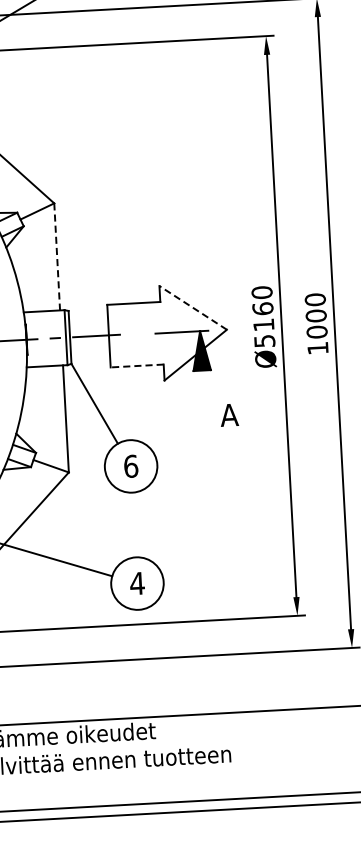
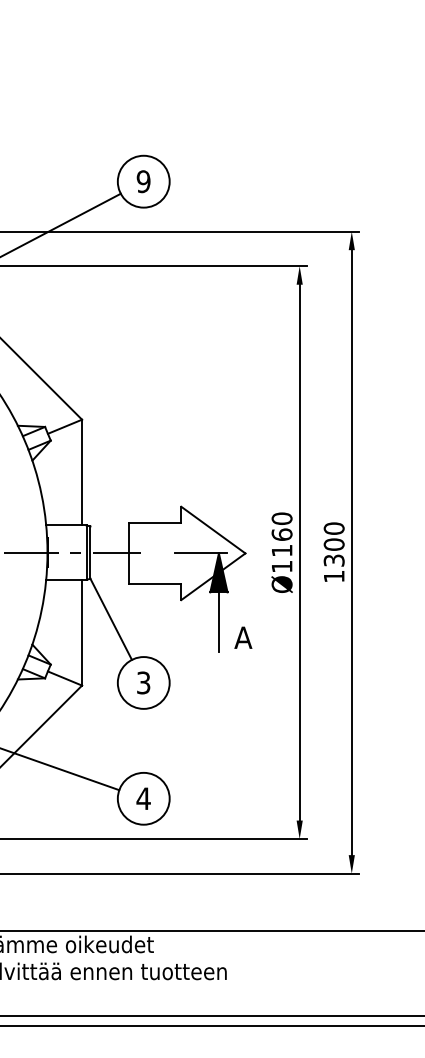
line: (57, 256) -> (82, 472), dashed -> solid
line: (193, 308) -> (213, 530), dashed -> solid
text: (316, 332) -> (333, 560), 1000 -> 1300
text: (265, 340) -> (282, 566), Ø5160 -> Ø1160
line: (136, 366) -> (154, 584), dashed -> solid
line: (203, 401) -> (218, 622), added
text: (130, 465) -> (143, 682), 6 -> 3

